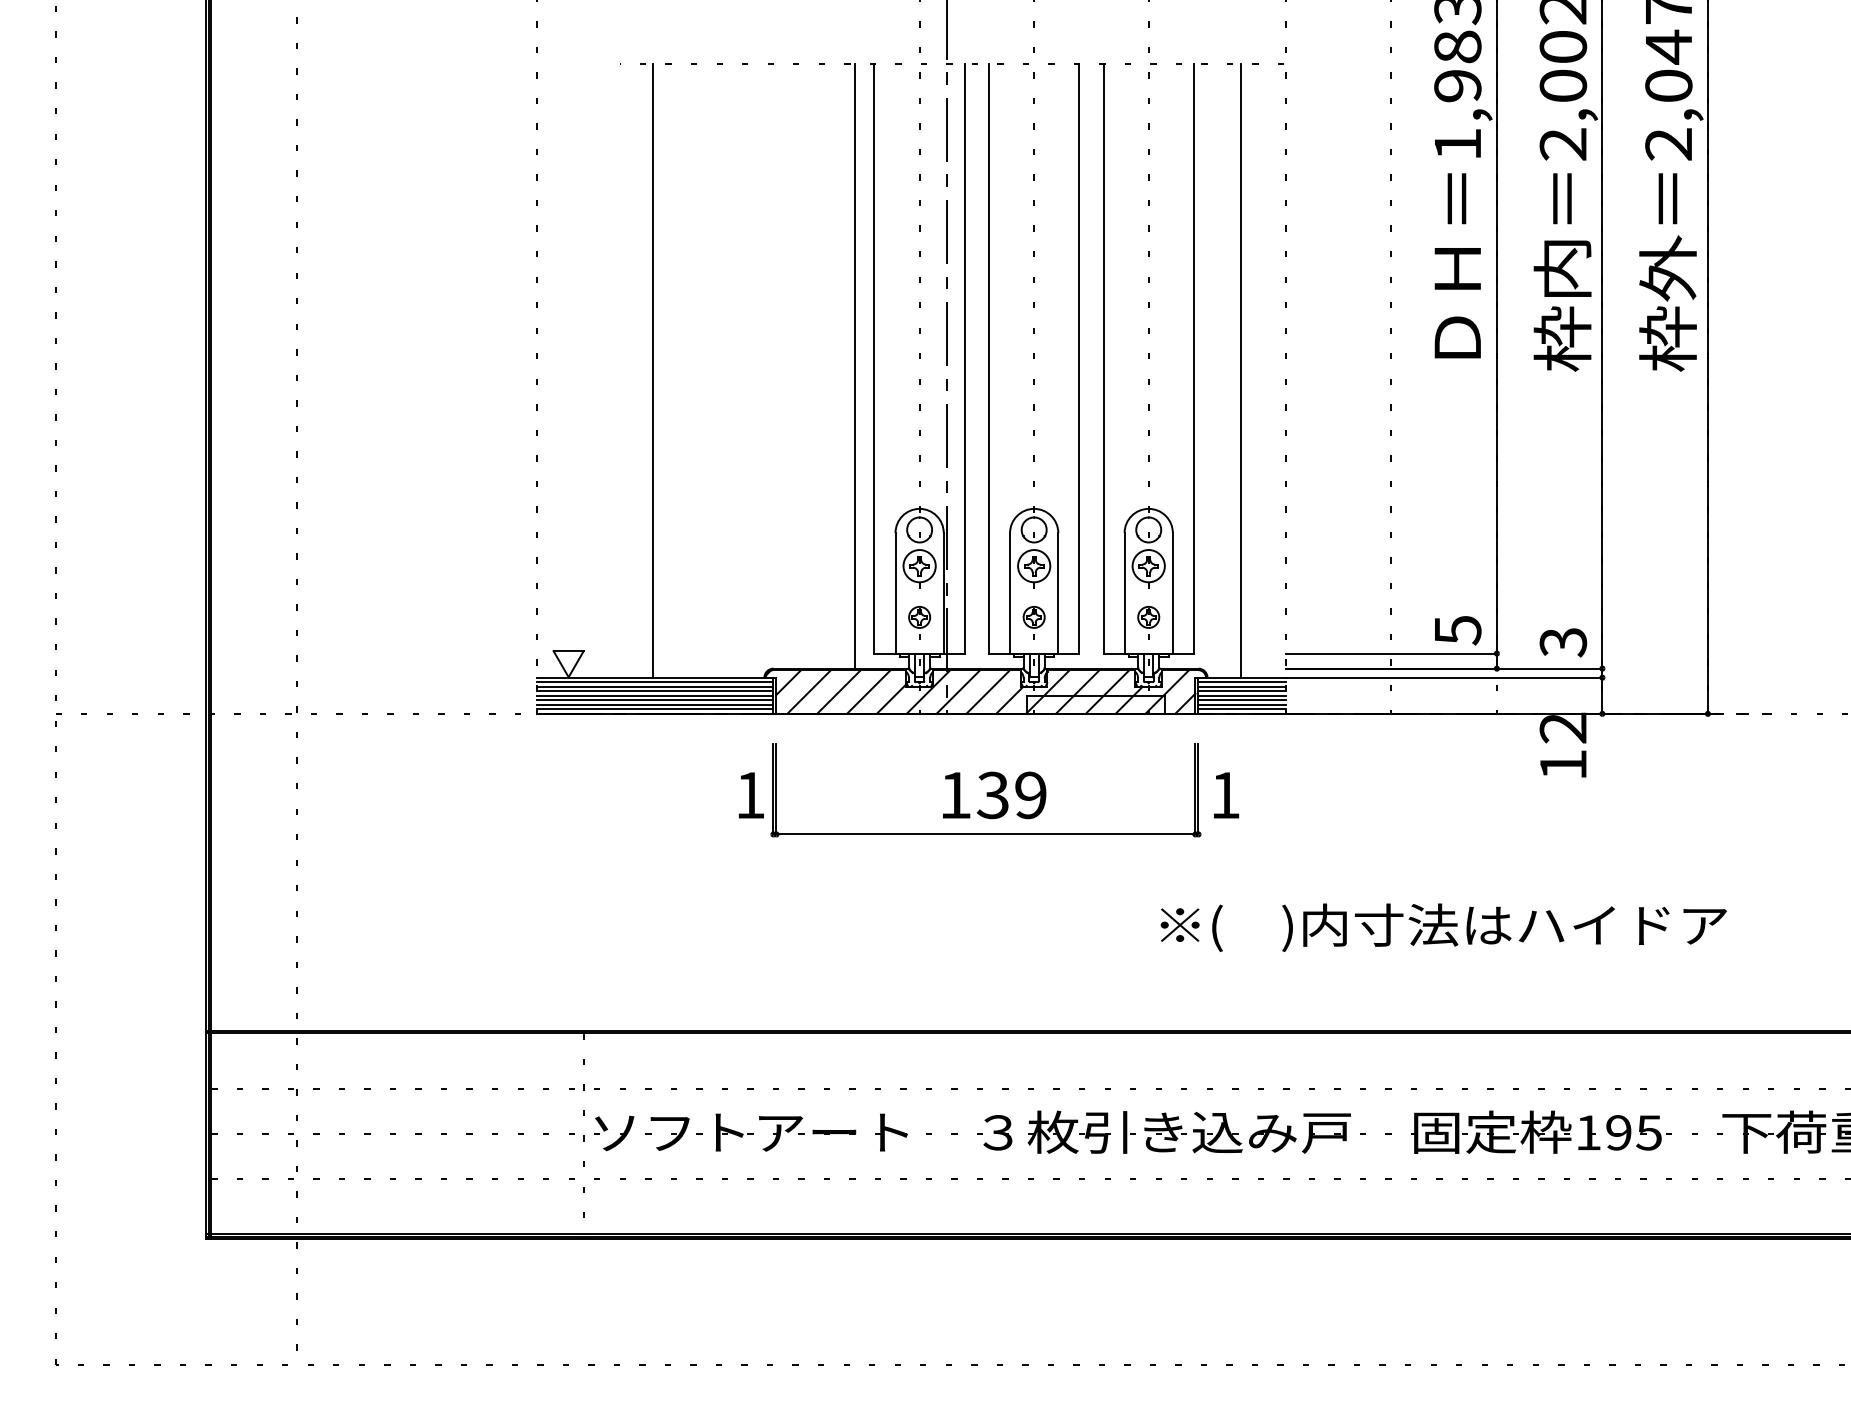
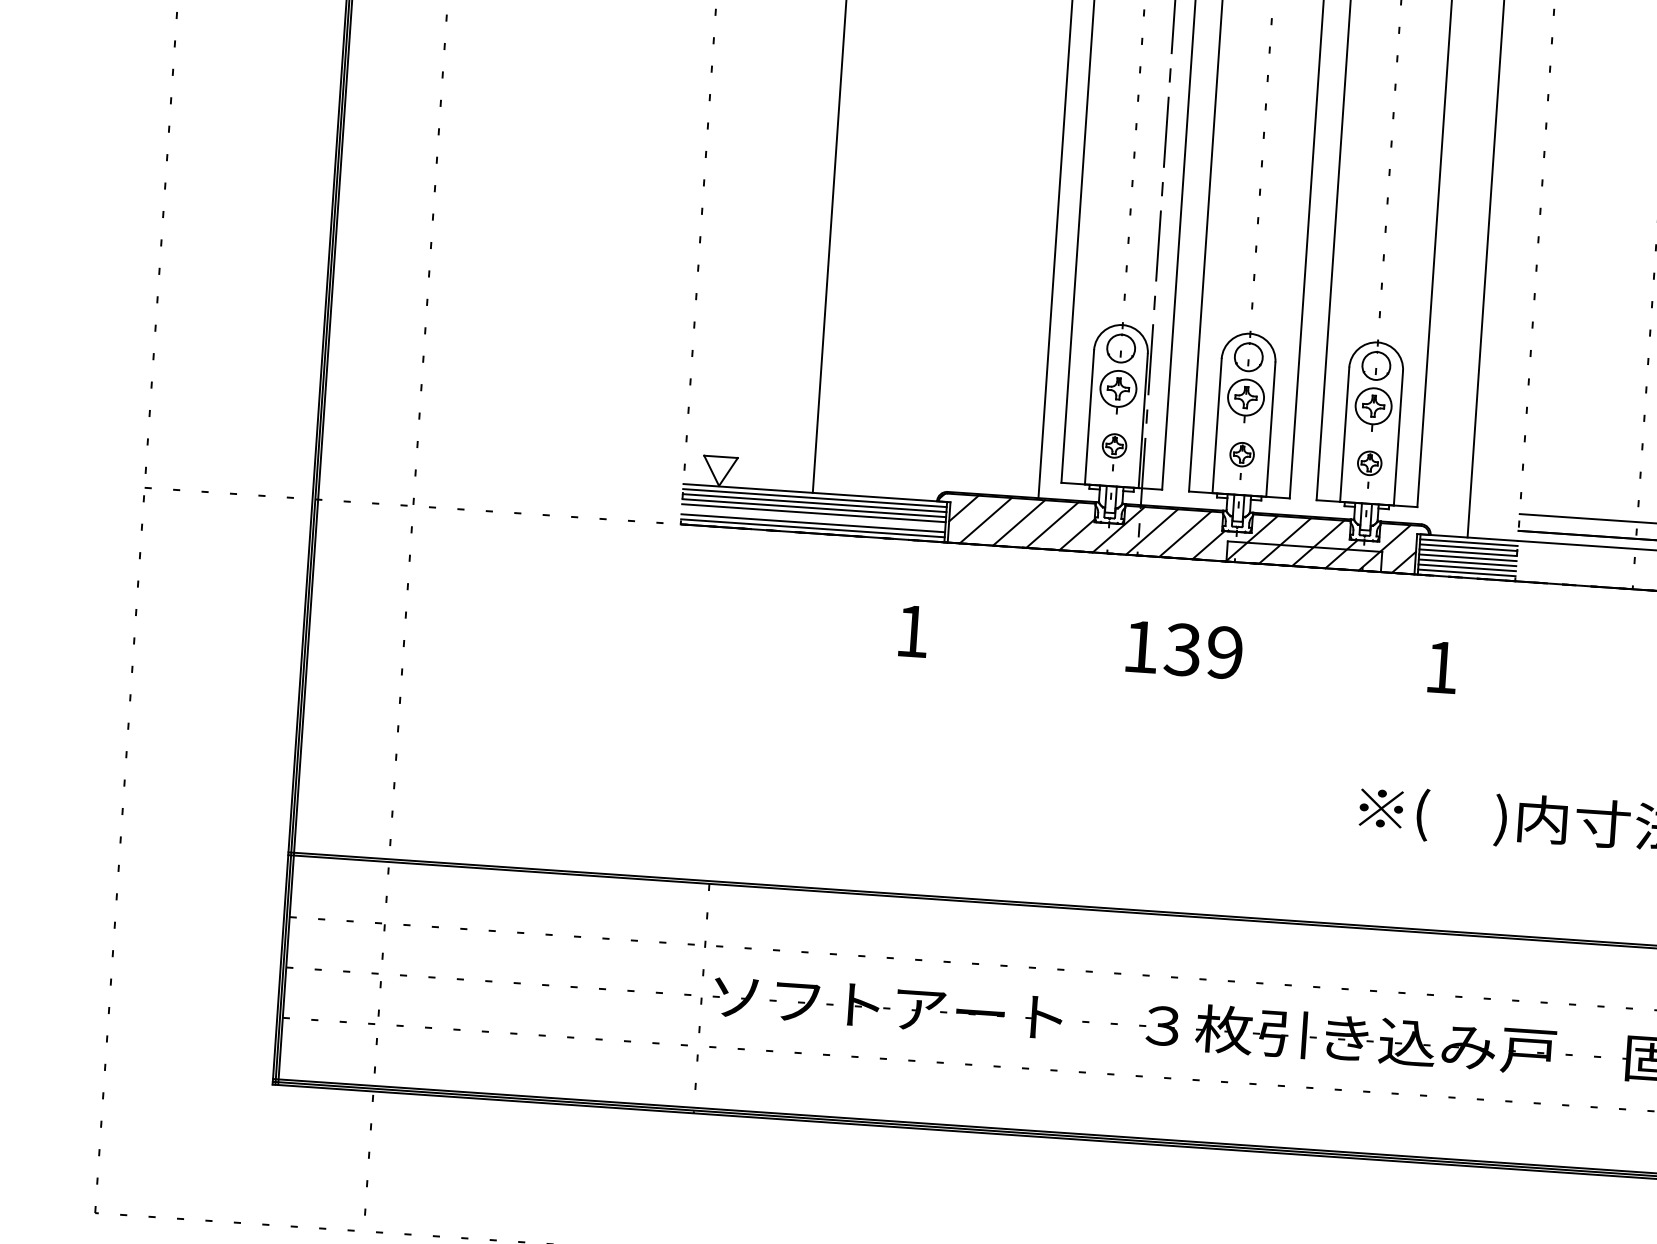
line: (654, 700) -> (812, 518), removed
part: (985, 833) -> (1171, 691), removed

